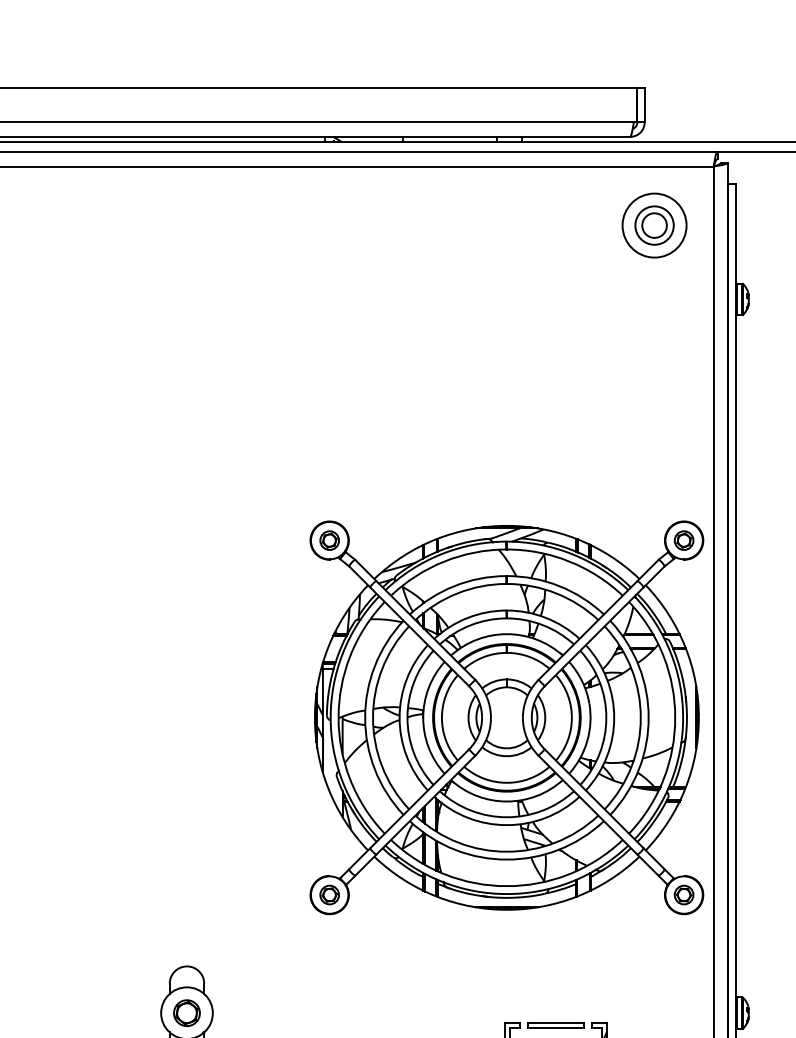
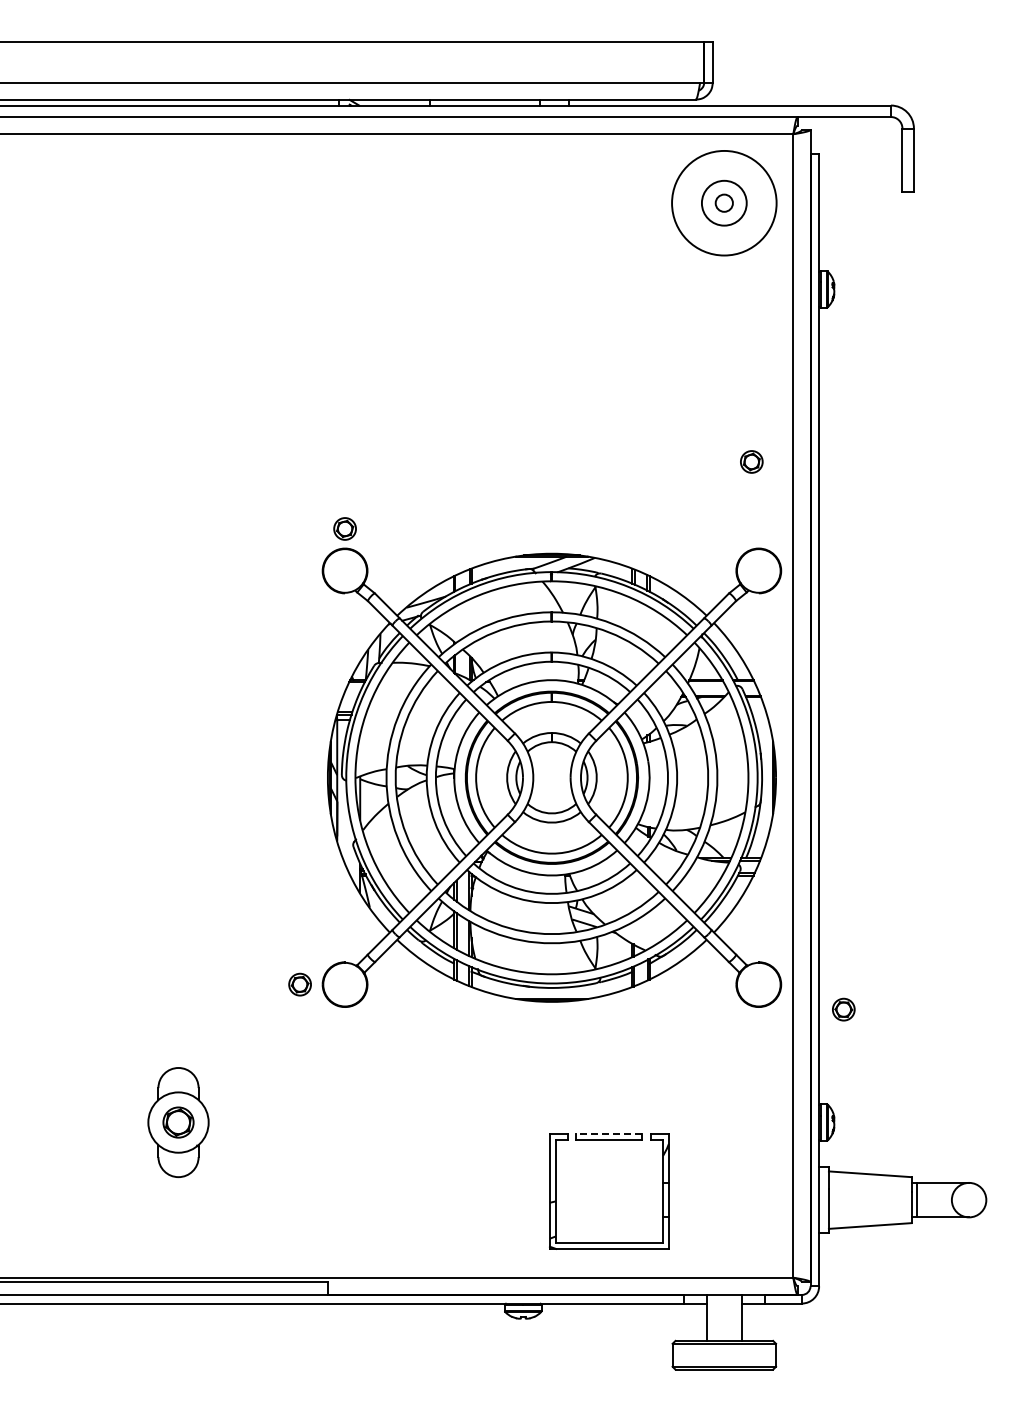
circle: (653, 224) -> (723, 202), size x0.6
circle: (653, 224) -> (723, 202), size x1.4
part: (329, 540) -> (344, 528), moved
part: (683, 540) -> (751, 461), moved
part: (329, 894) -> (299, 984), moved
part: (683, 894) -> (843, 1009), moved
line: (555, 1023) -> (608, 1134), solid -> dashed

